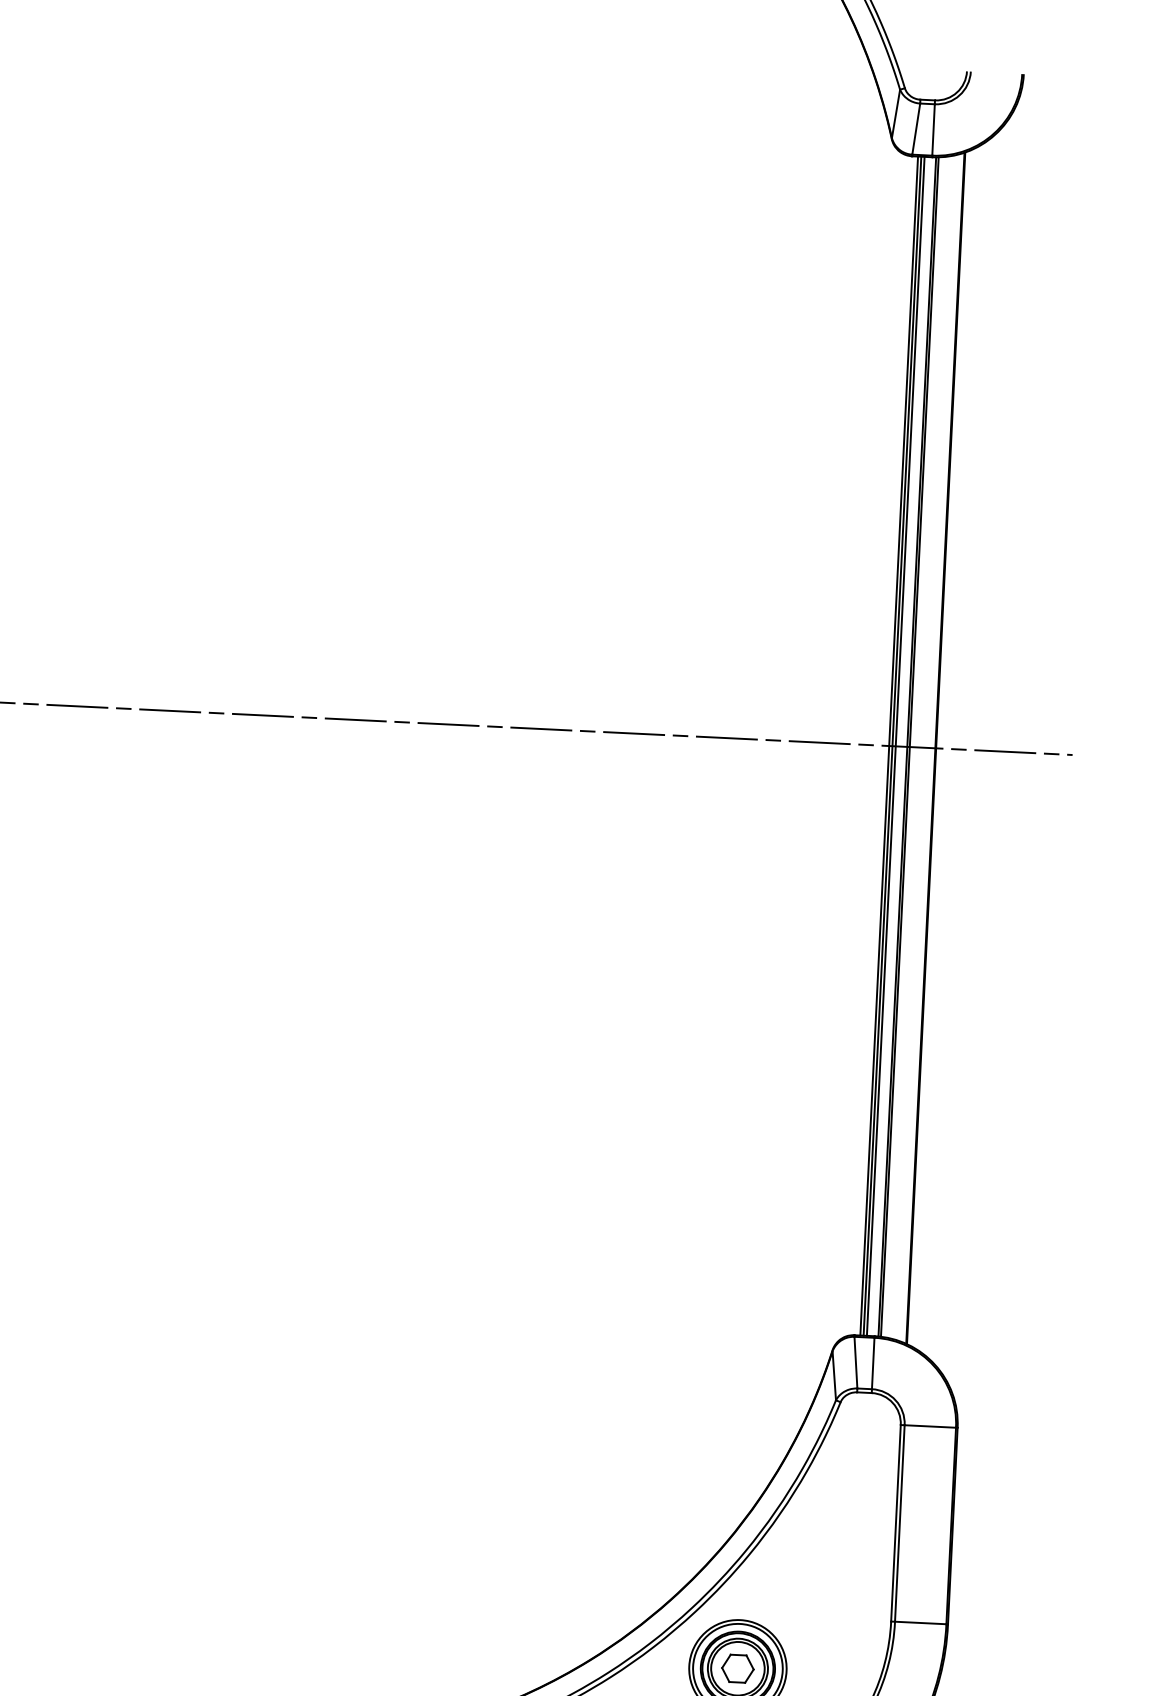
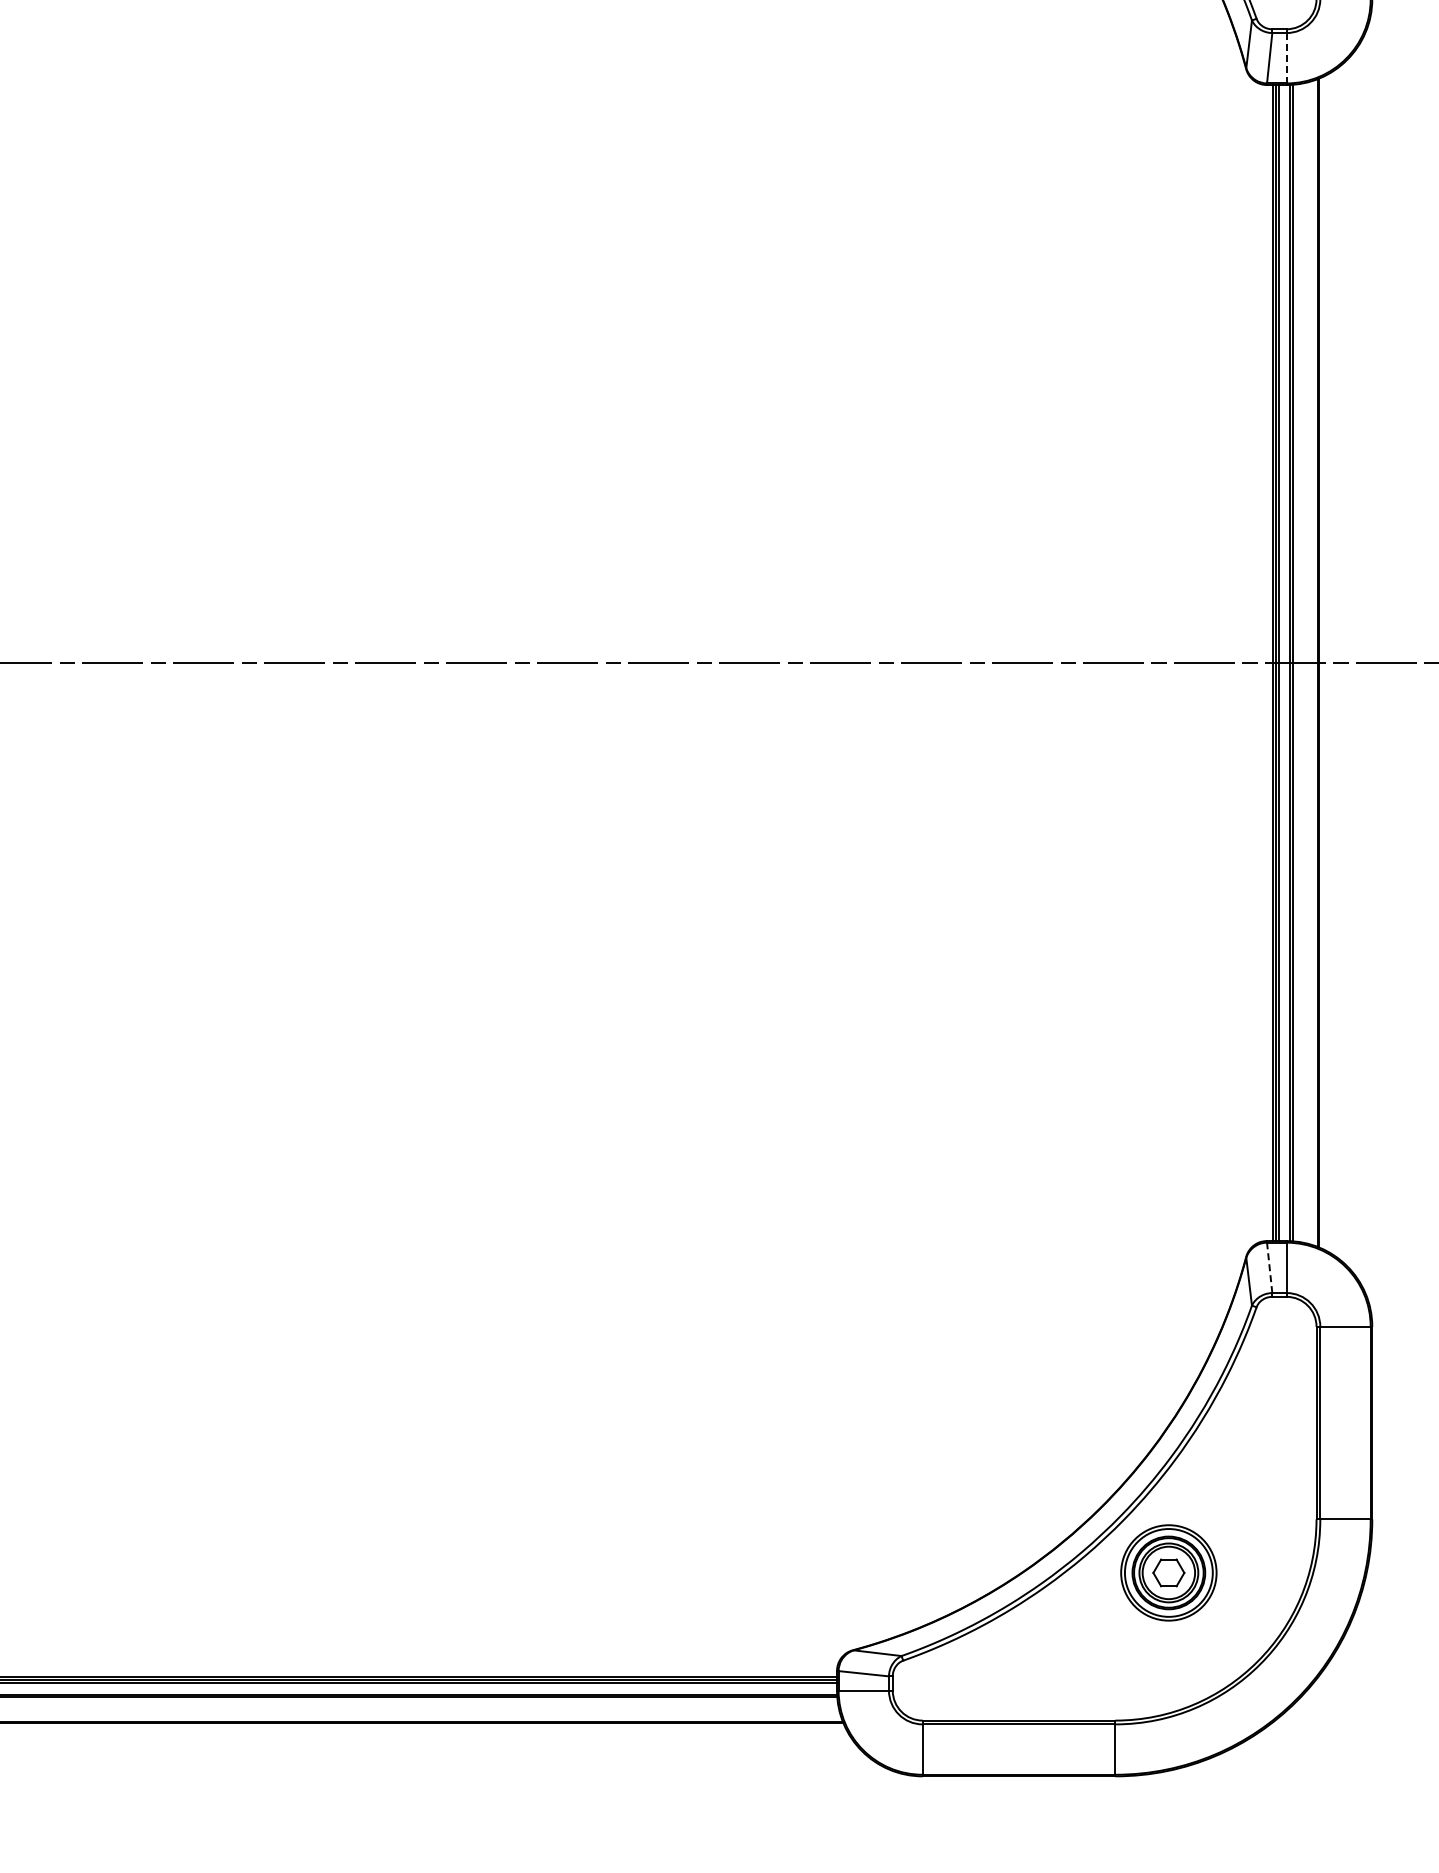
line: (933, 130) -> (1286, 58), solid -> dashed
line: (855, 1362) -> (1269, 1267), solid -> dashed

